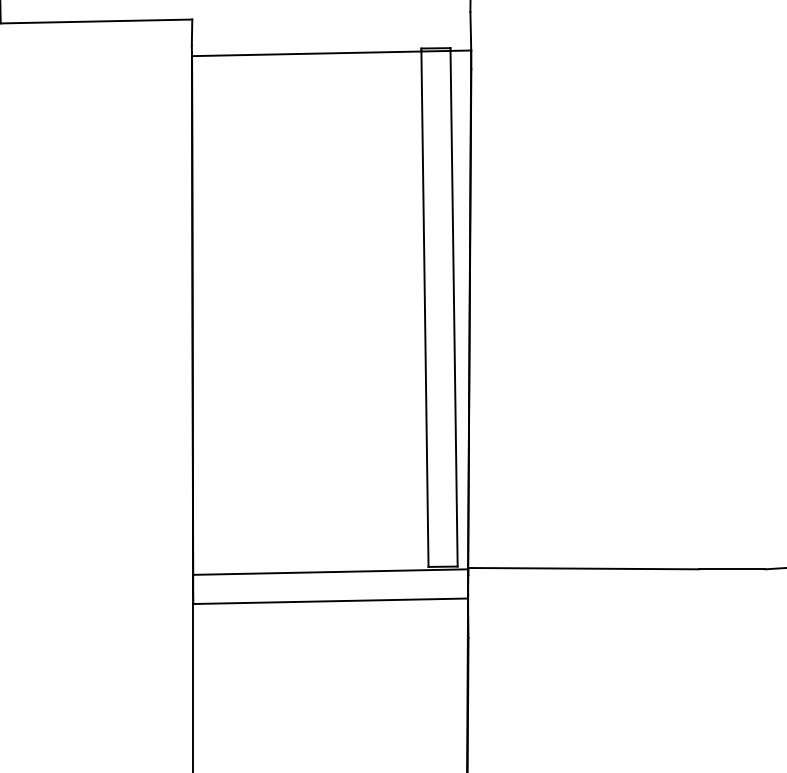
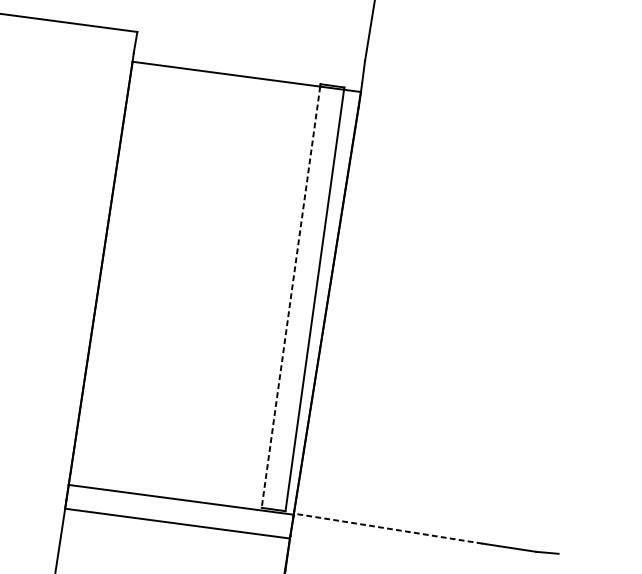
line: (424, 309) -> (290, 297), solid -> dashed
line: (583, 568) -> (387, 528), solid -> dashed

